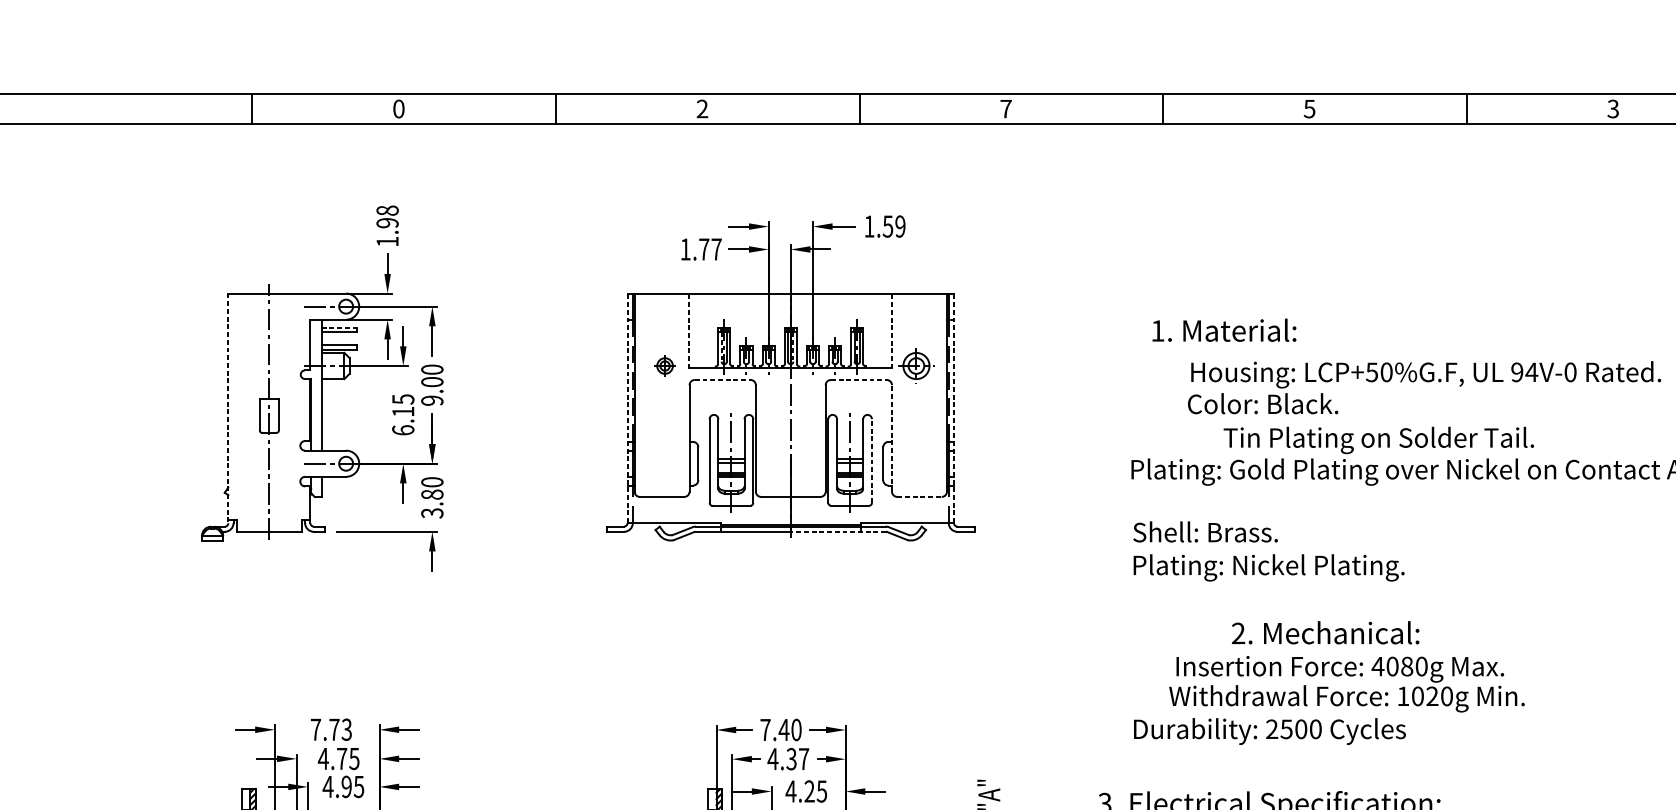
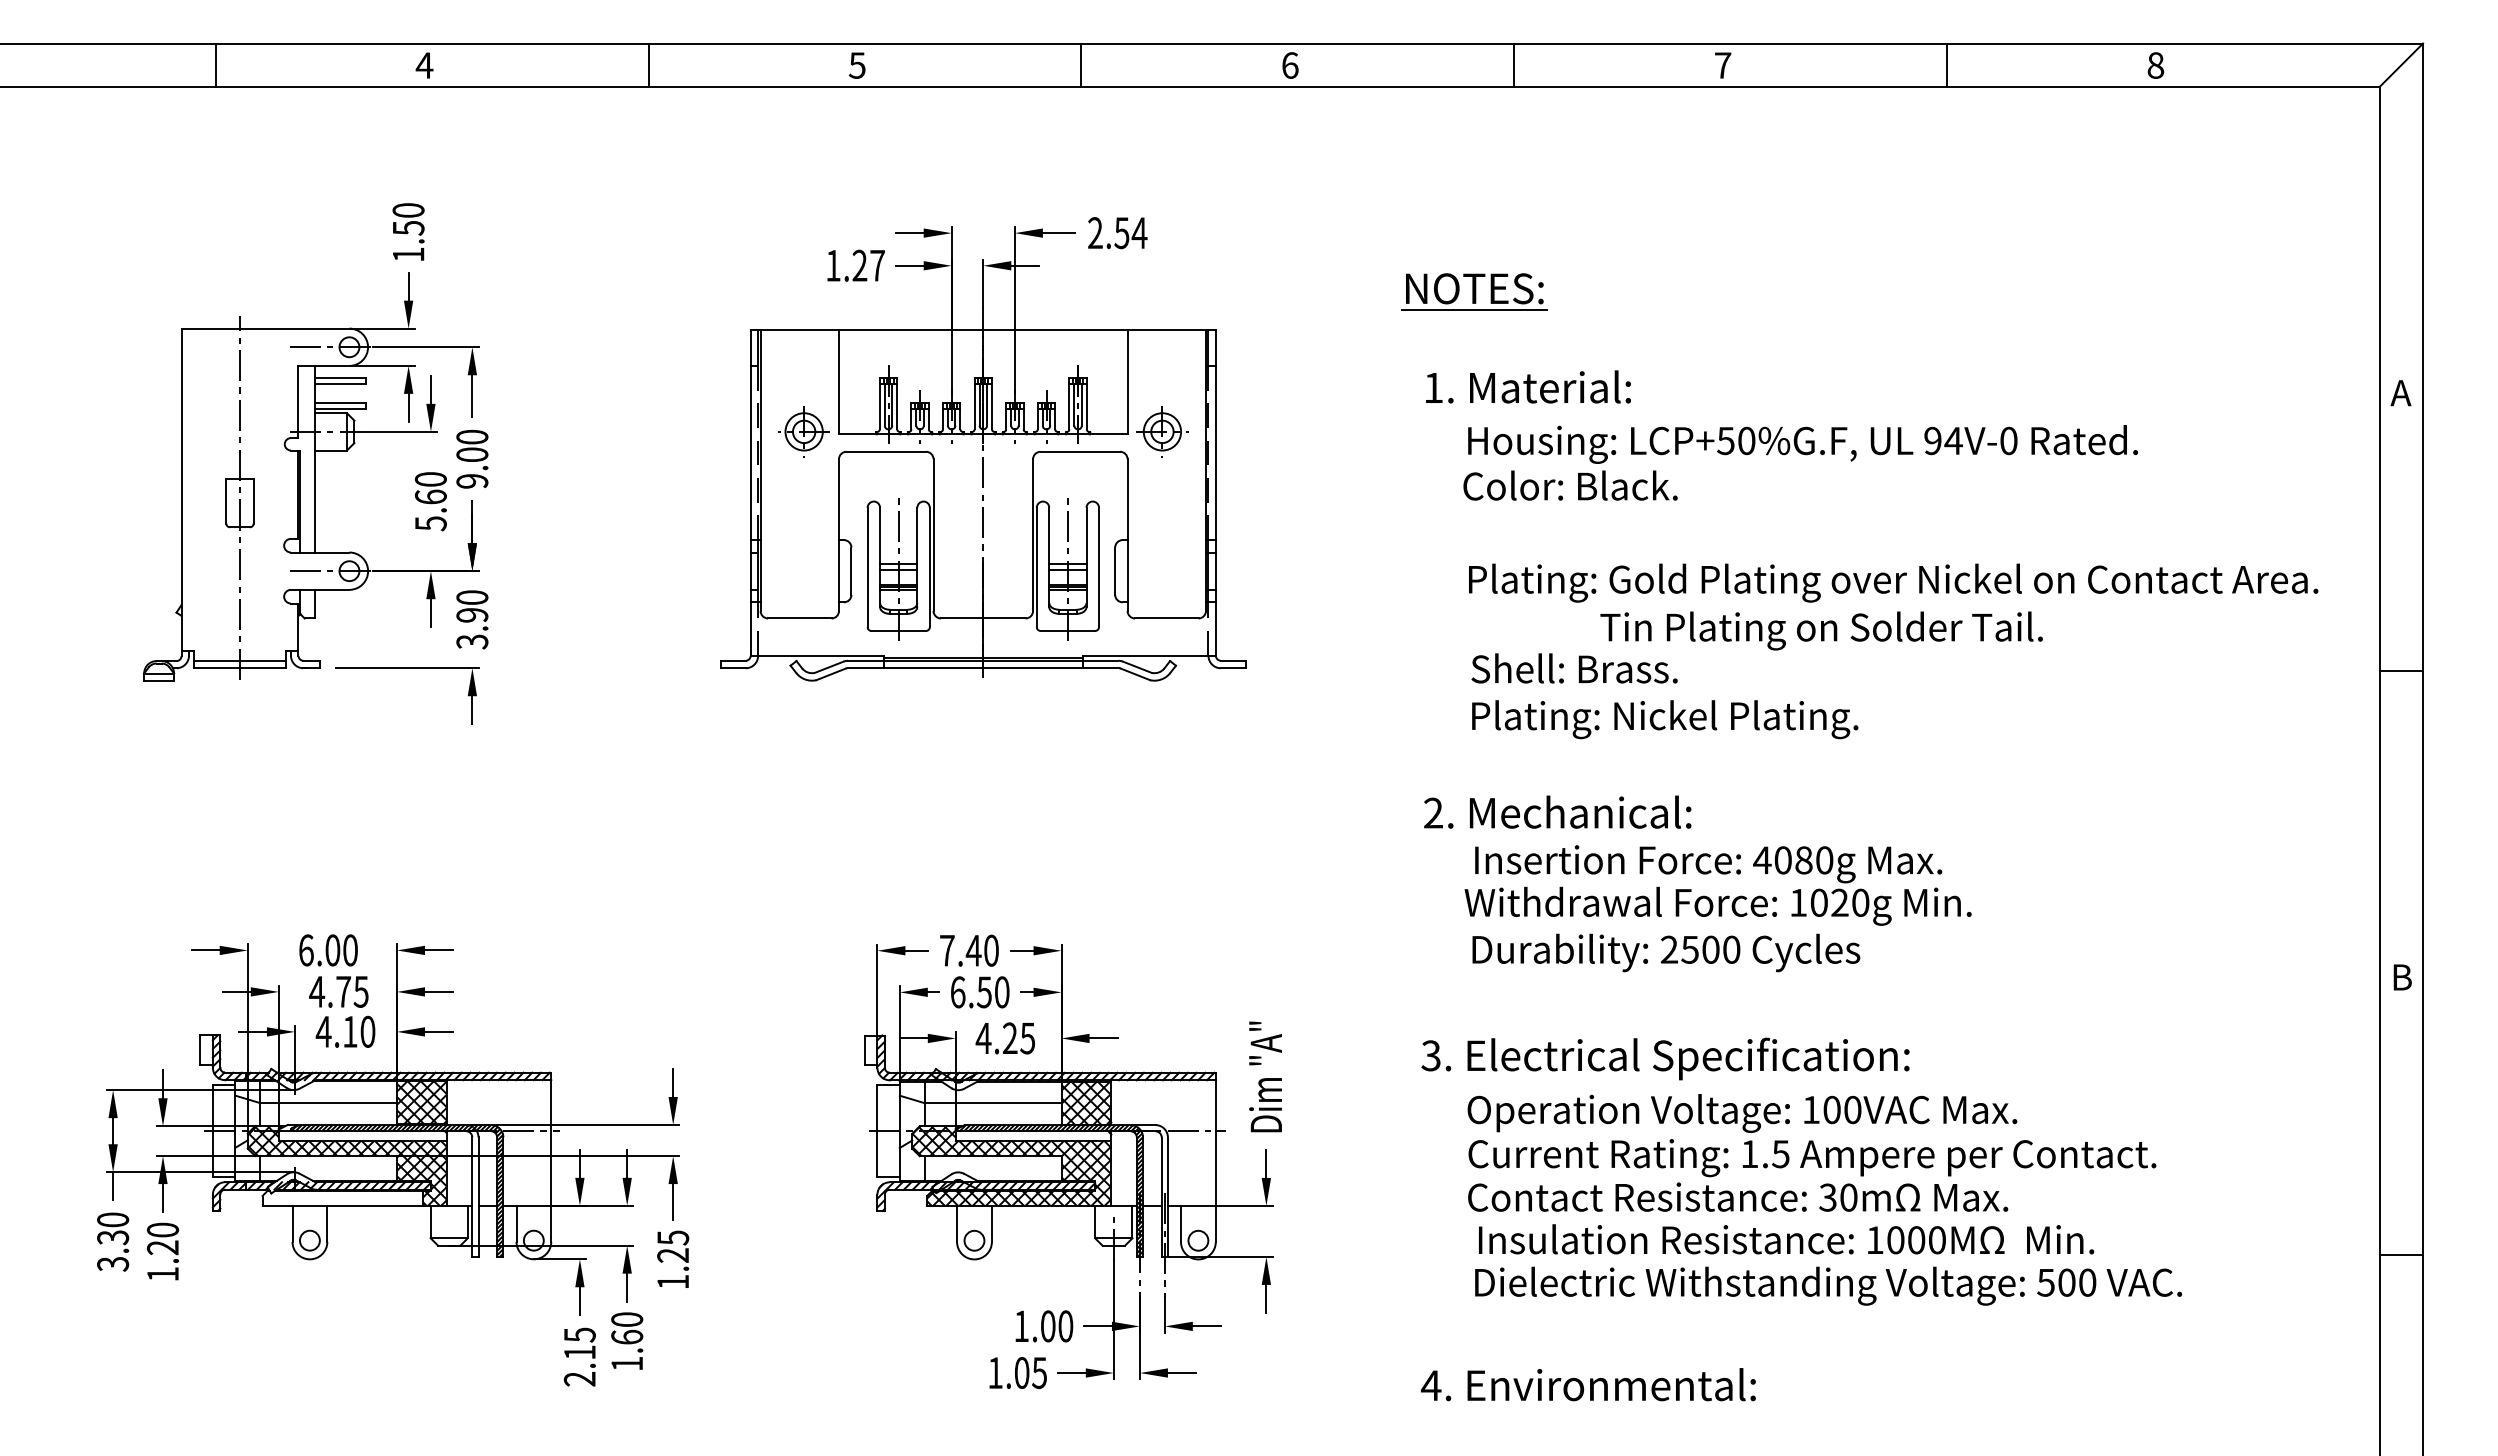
text: (398, 108) -> (424, 65), 0 -> 4
text: (701, 108) -> (856, 65), 2 -> 5
text: (1006, 108) -> (1290, 65), 7 -> 6
text: (1309, 108) -> (1722, 65), 5 -> 7
text: (1613, 108) -> (2155, 65), 3 -> 8
text: (387, 217) -> (408, 219), 1.98 -> 1.50
text: (884, 226) -> (1117, 233), 1.59 -> 2.54
text: (703, 249) -> (859, 265), 1.77 -> 1.27
part: (1135, 267) -> (1474, 291), added
line: (339, 327) -> (340, 377), dashed -> solid
text: (1224, 329) -> (1528, 386), moved
line: (689, 331) -> (838, 382), dashed -> solid
line: (892, 331) -> (1128, 382), dashed -> solid
line: (721, 346) -> (884, 404), dashed -> solid
line: (793, 346) -> (987, 404), dashed -> solid
part: (664, 365) -> (803, 431), size x1.67
line: (722, 379) -> (886, 451), dashed -> solid
line: (858, 379) -> (1080, 451), dashed -> solid
text: (1424, 387) -> (1800, 462), moved
line: (228, 408) -> (181, 492), dashed -> solid
line: (627, 408) -> (750, 492), dashed -> solid
line: (953, 408) -> (1215, 492), dashed -> solid
text: (402, 414) -> (430, 501), 6.15 -> 5.60
line: (891, 438) -> (1127, 535), dashed -> solid
text: (1378, 440) -> (1821, 630), moved
line: (872, 461) -> (1099, 567), dashed -> solid
text: (432, 494) -> (472, 615), 3.80 -> 3.90
line: (919, 496) -> (1166, 618), dashed -> solid
line: (269, 526) -> (239, 660), added
line: (838, 531) -> (1051, 668), dashed -> solid
text: (1325, 632) -> (1557, 811), moved
text: (1346, 684) -> (1717, 885), moved
text: (331, 729) -> (328, 950), 7.73 -> 6.00
text: (788, 759) -> (979, 992), 4.37 -> 6.50
text: (353, 786) -> (359, 1031), 4.95 -> 4.10

